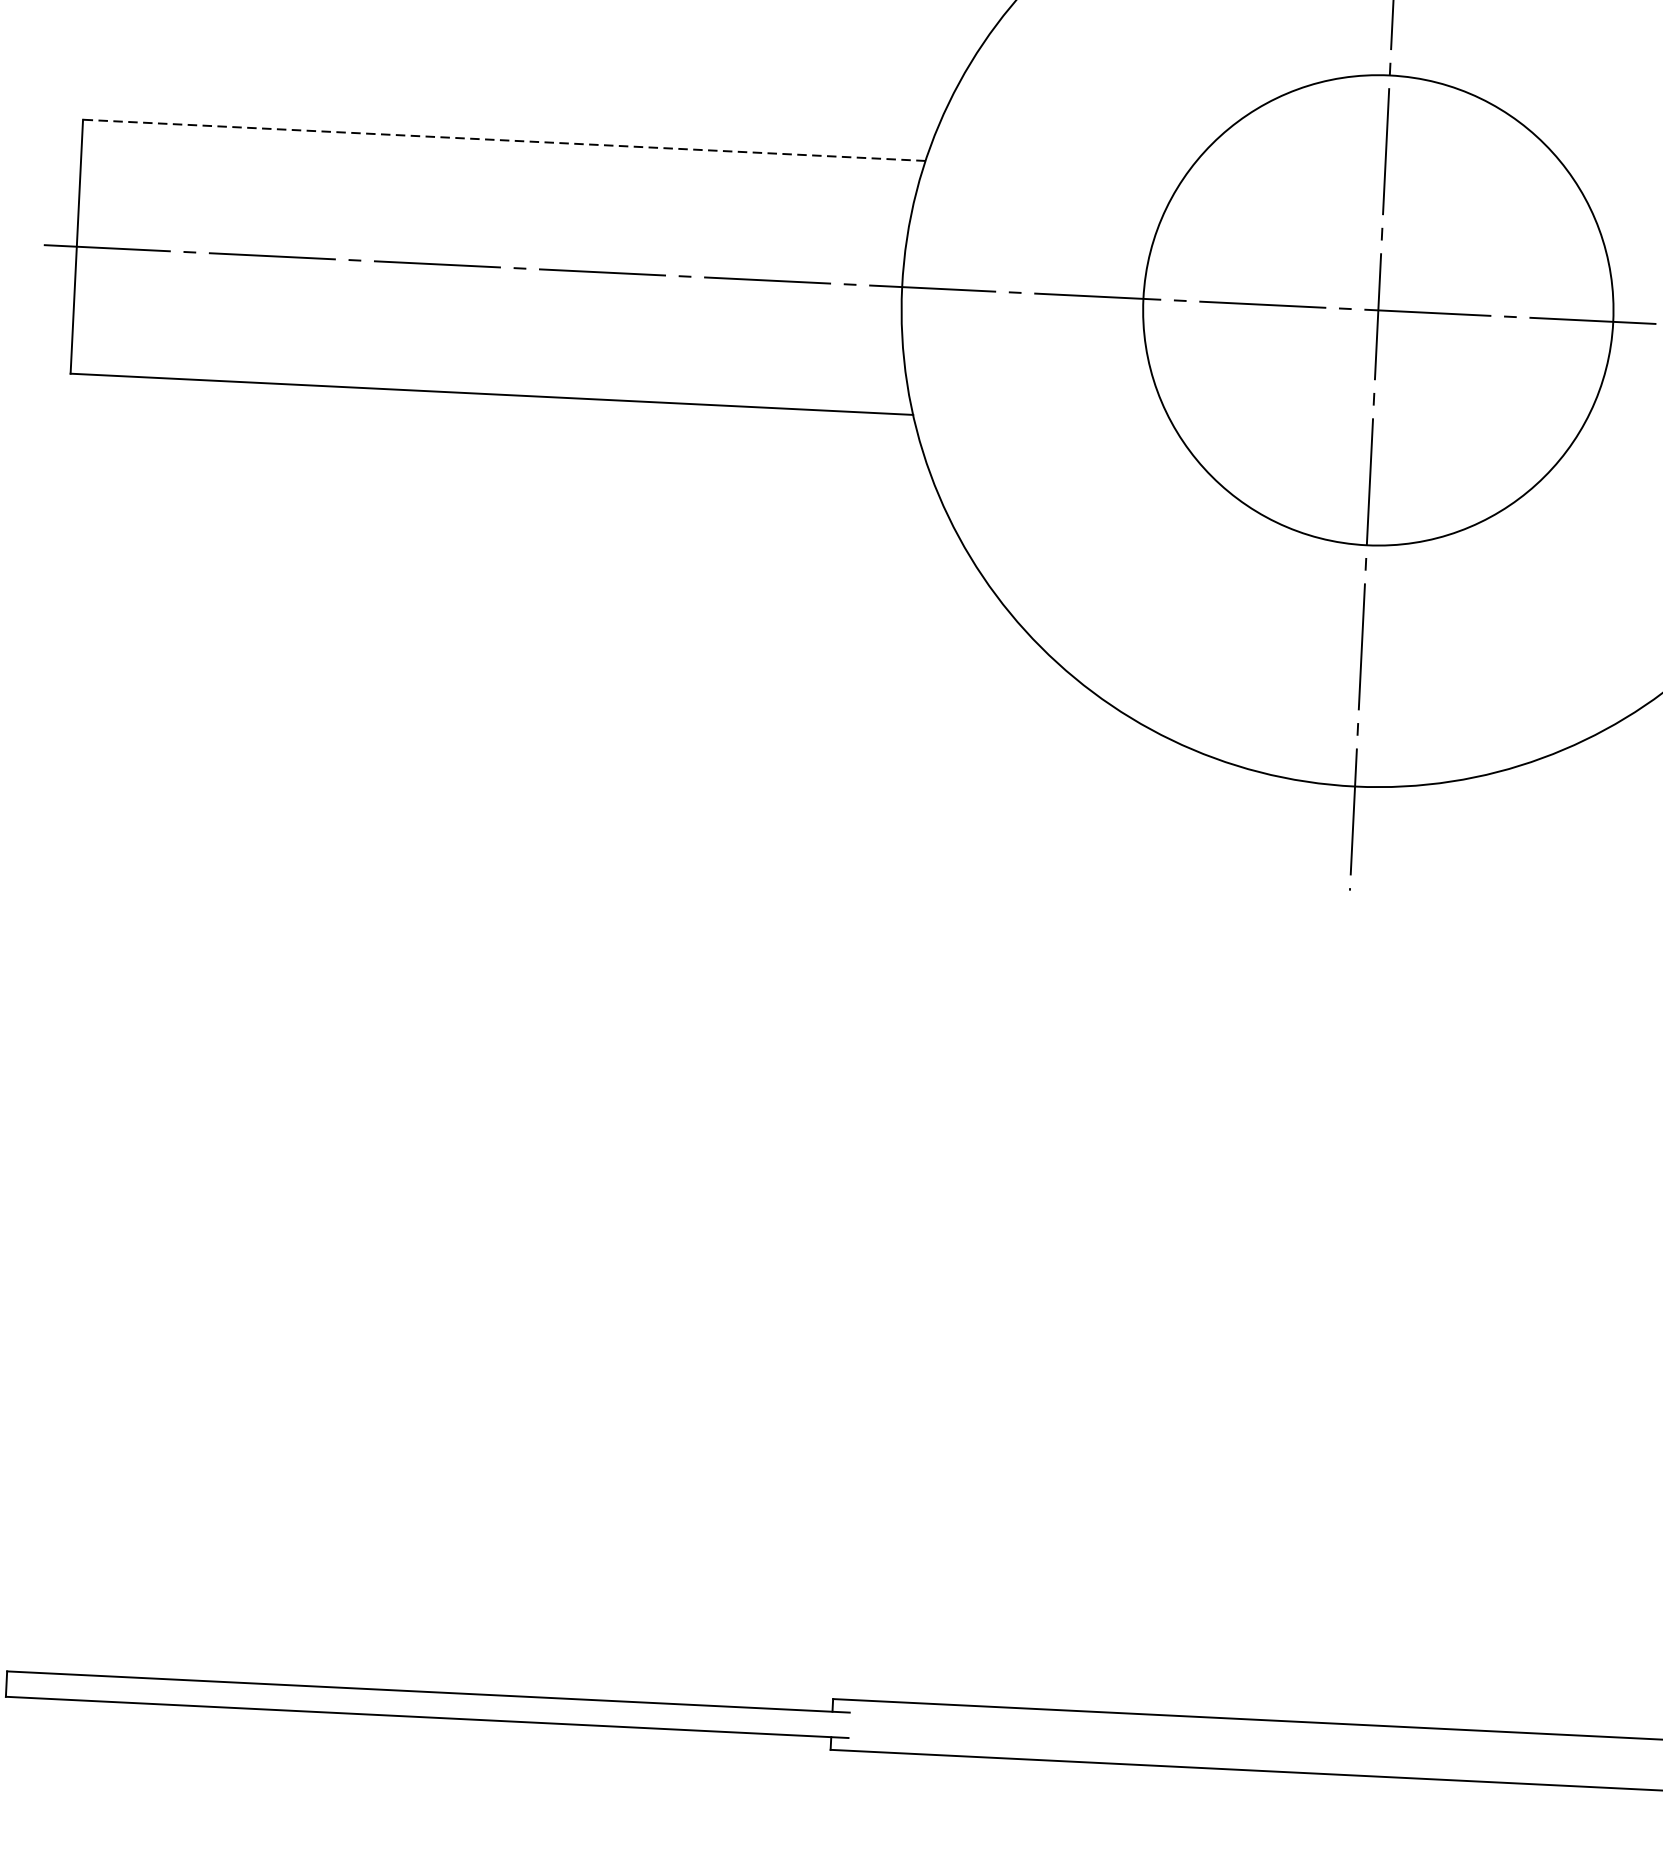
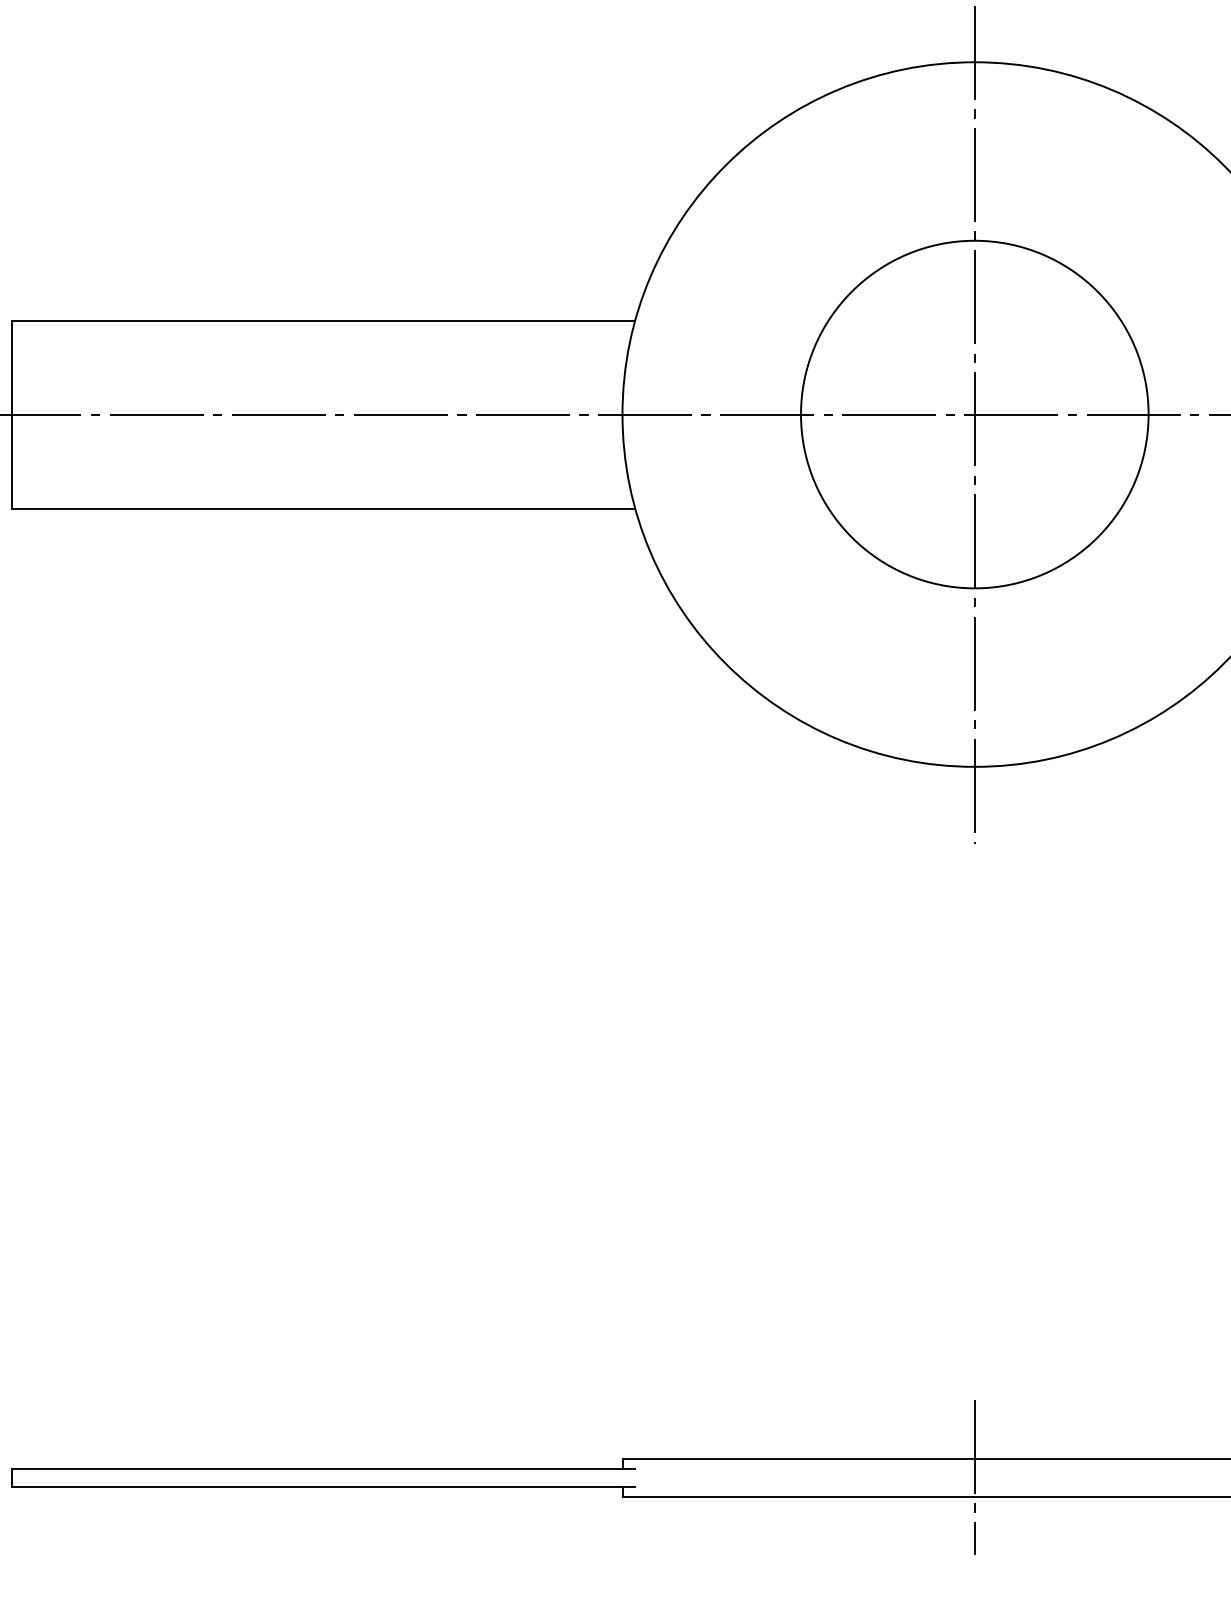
line: (504, 140) -> (323, 320), dashed -> solid
line: (1307, 1746) -> (974, 1477), added

